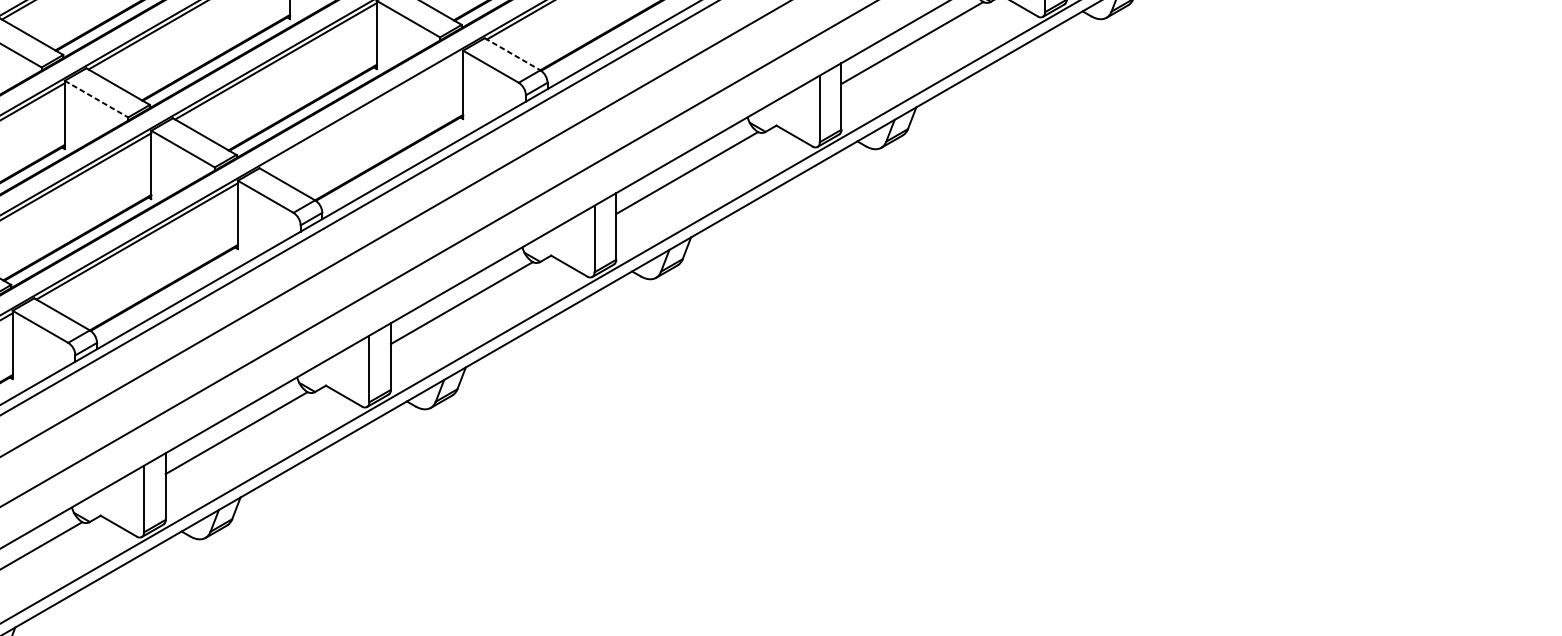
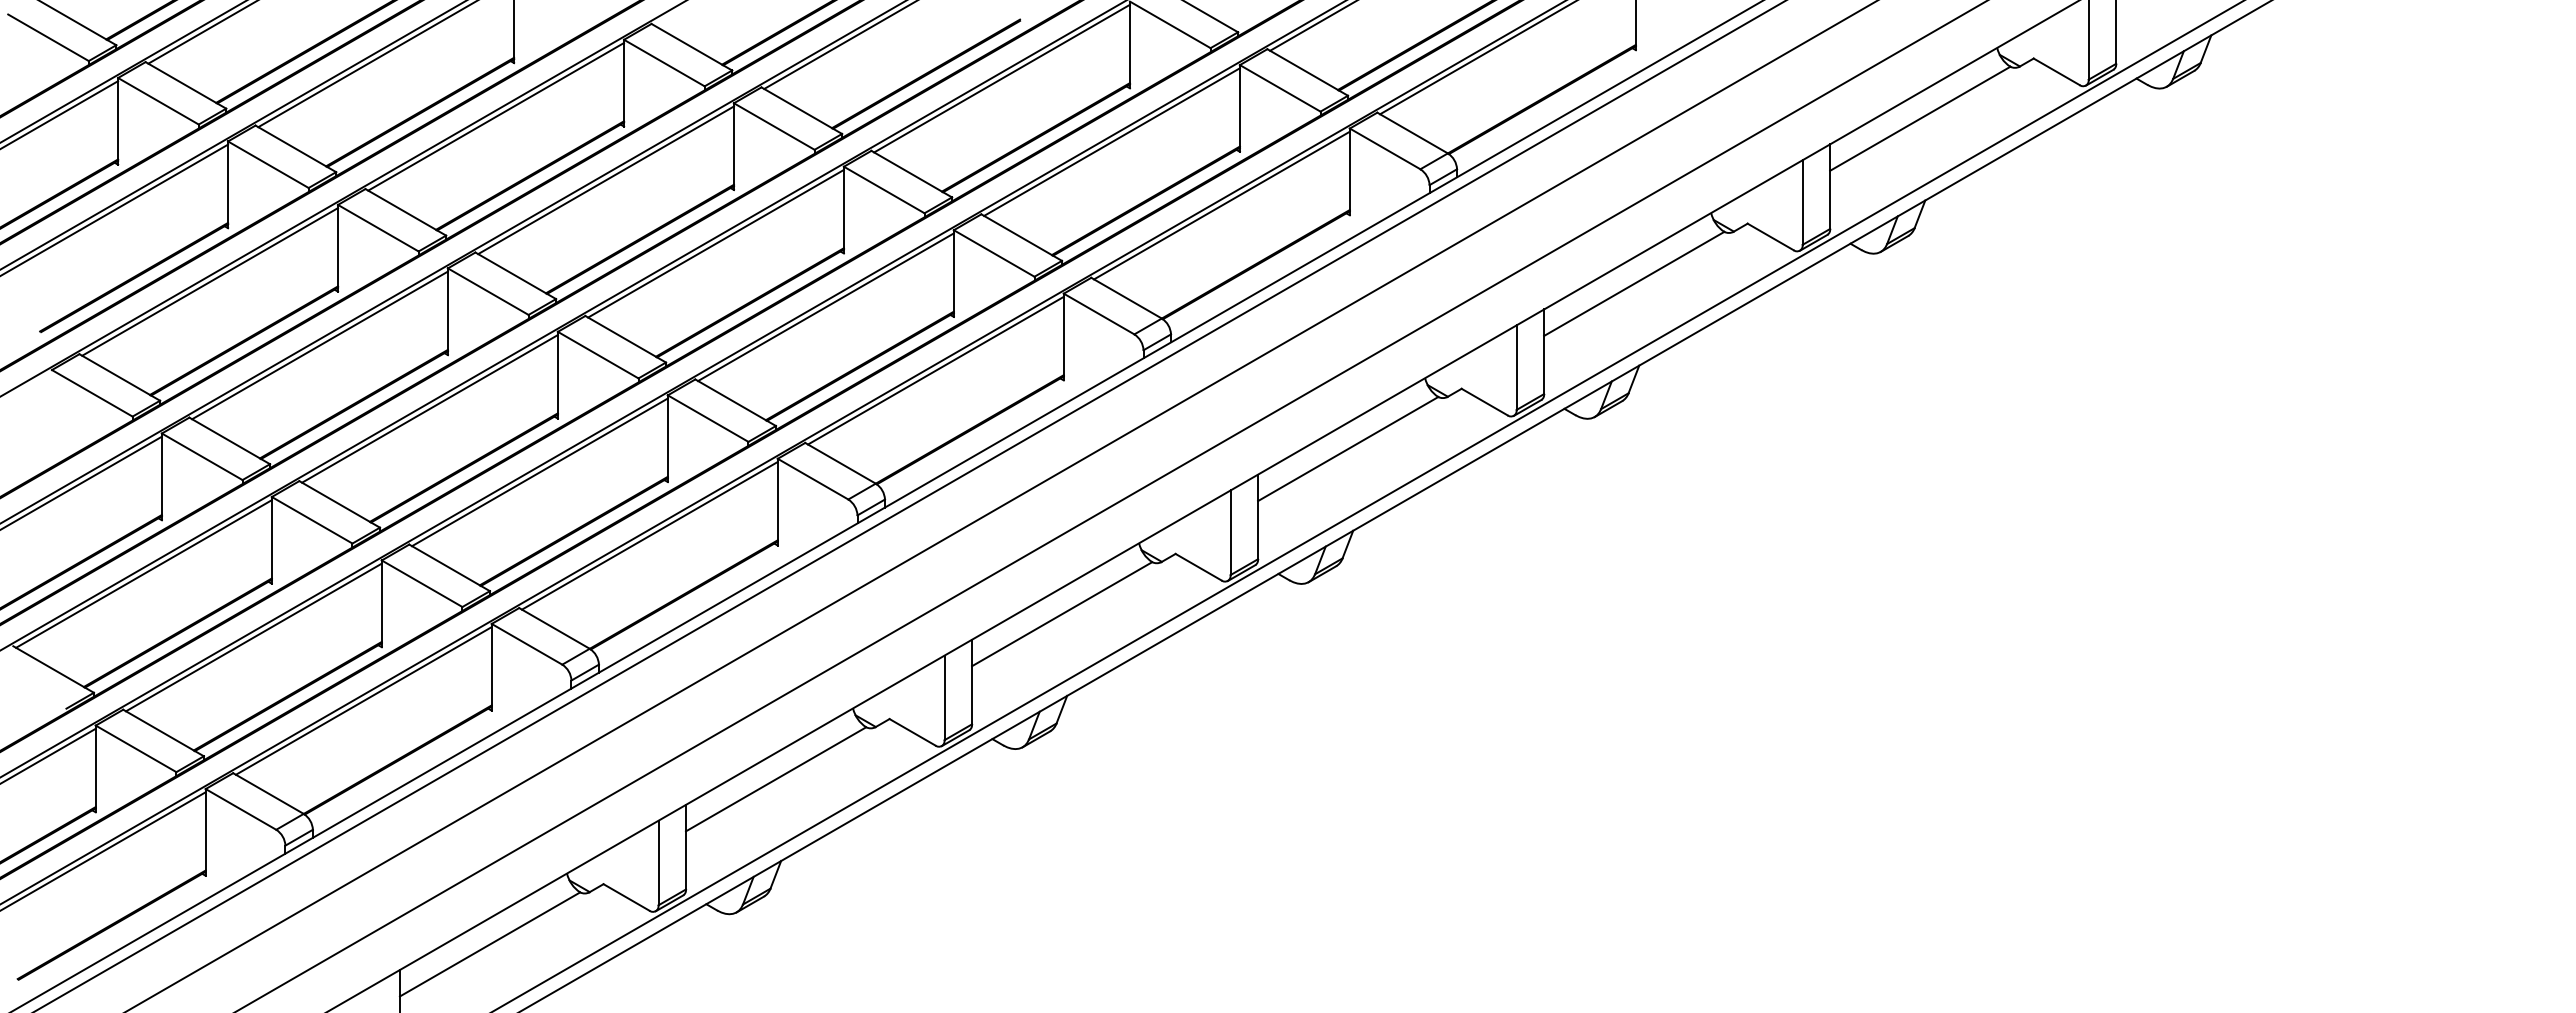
line: (512, 54) -> (1412, 133), dashed -> solid
line: (96, 99) -> (884, 190), dashed -> solid
line: (362, 111) -> (1221, 205), added

